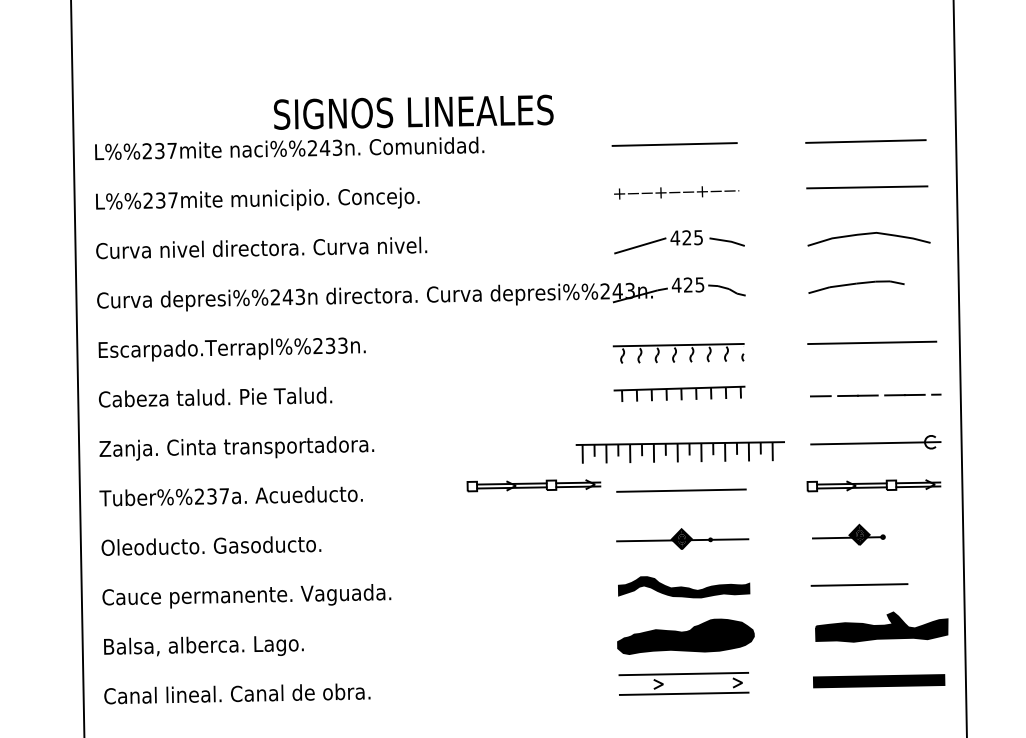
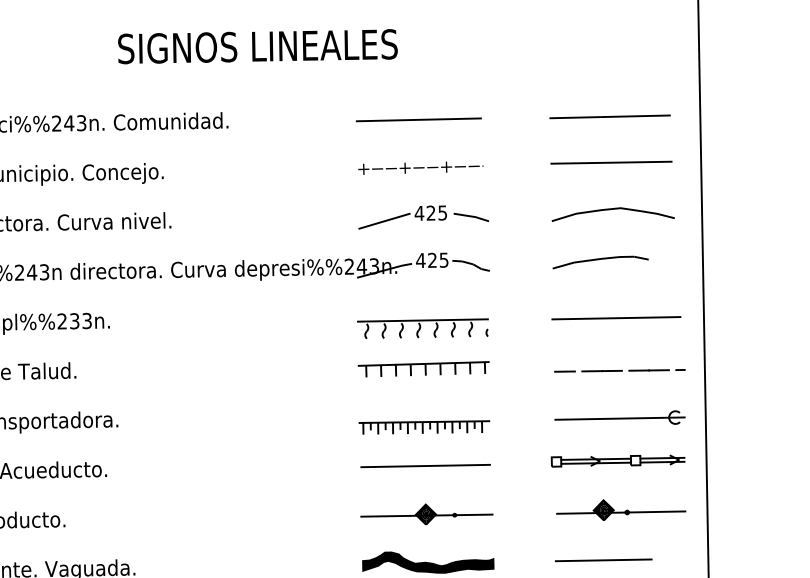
text: (413, 111) -> (257, 45), moved
part: (679, 451) -> (423, 426), size x0.62
part: (533, 485) -> (277, 460), removed
line: (912, 536) -> (656, 511), added

